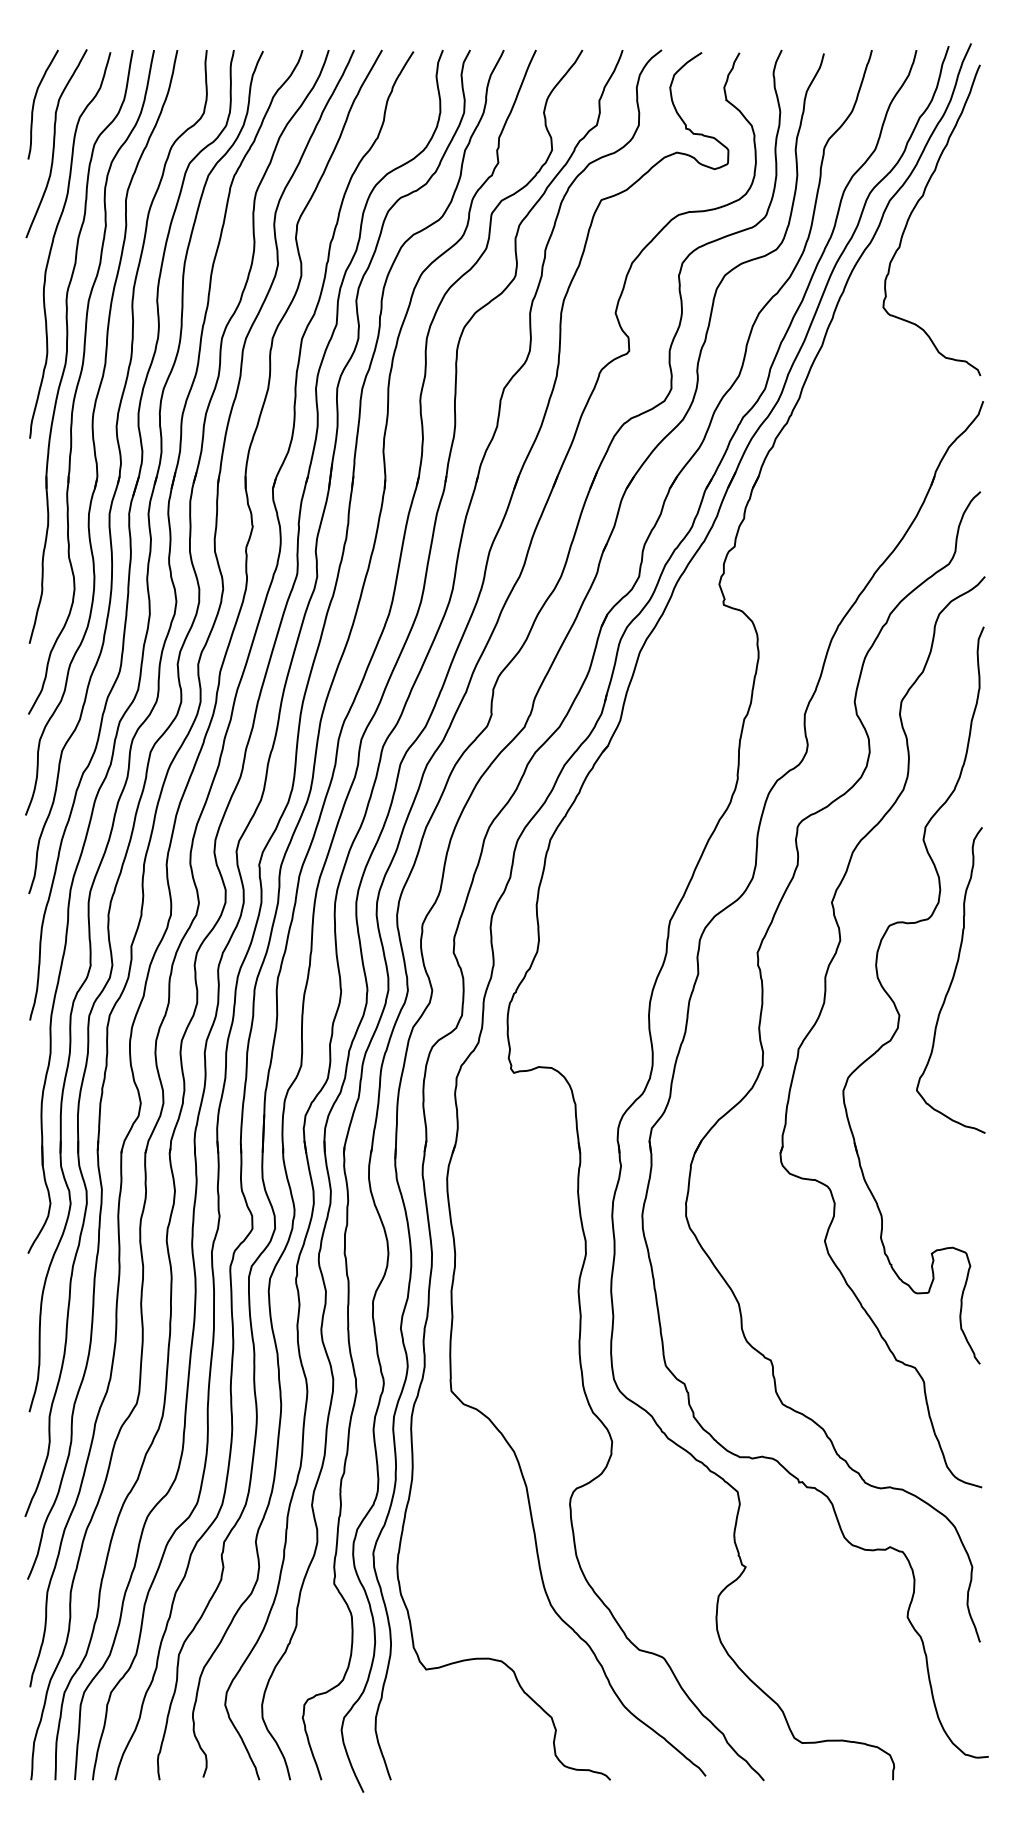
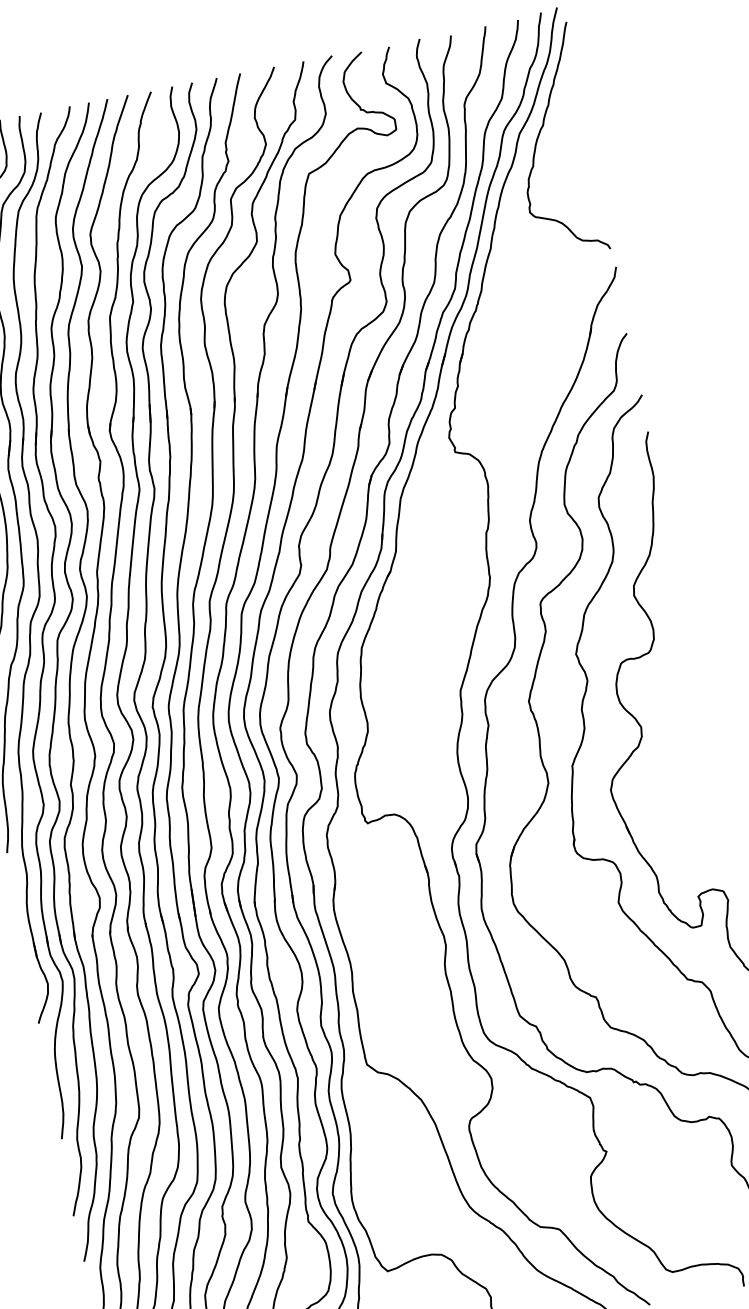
curve: (951, 980) -> (674, 694), removed

